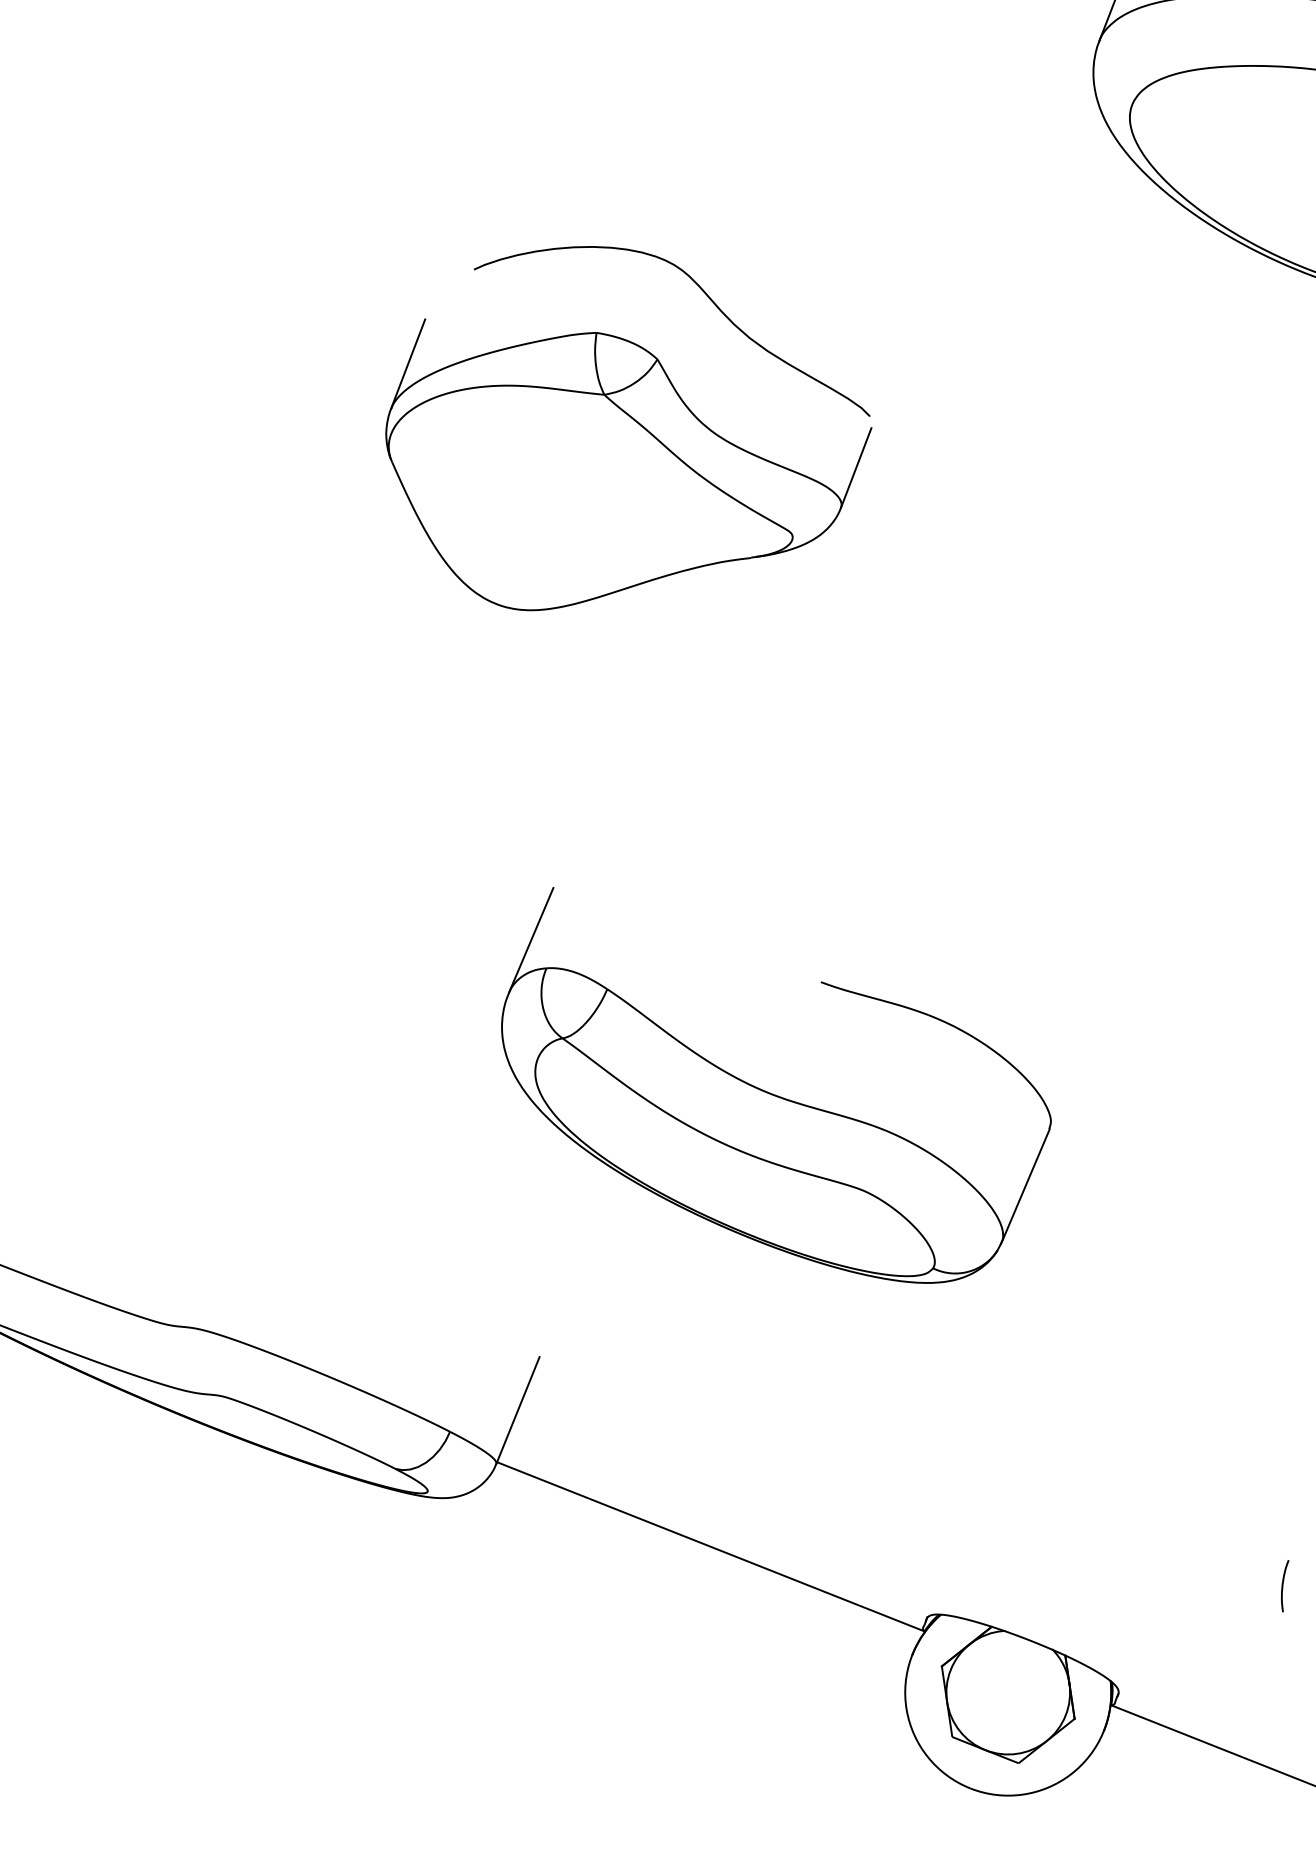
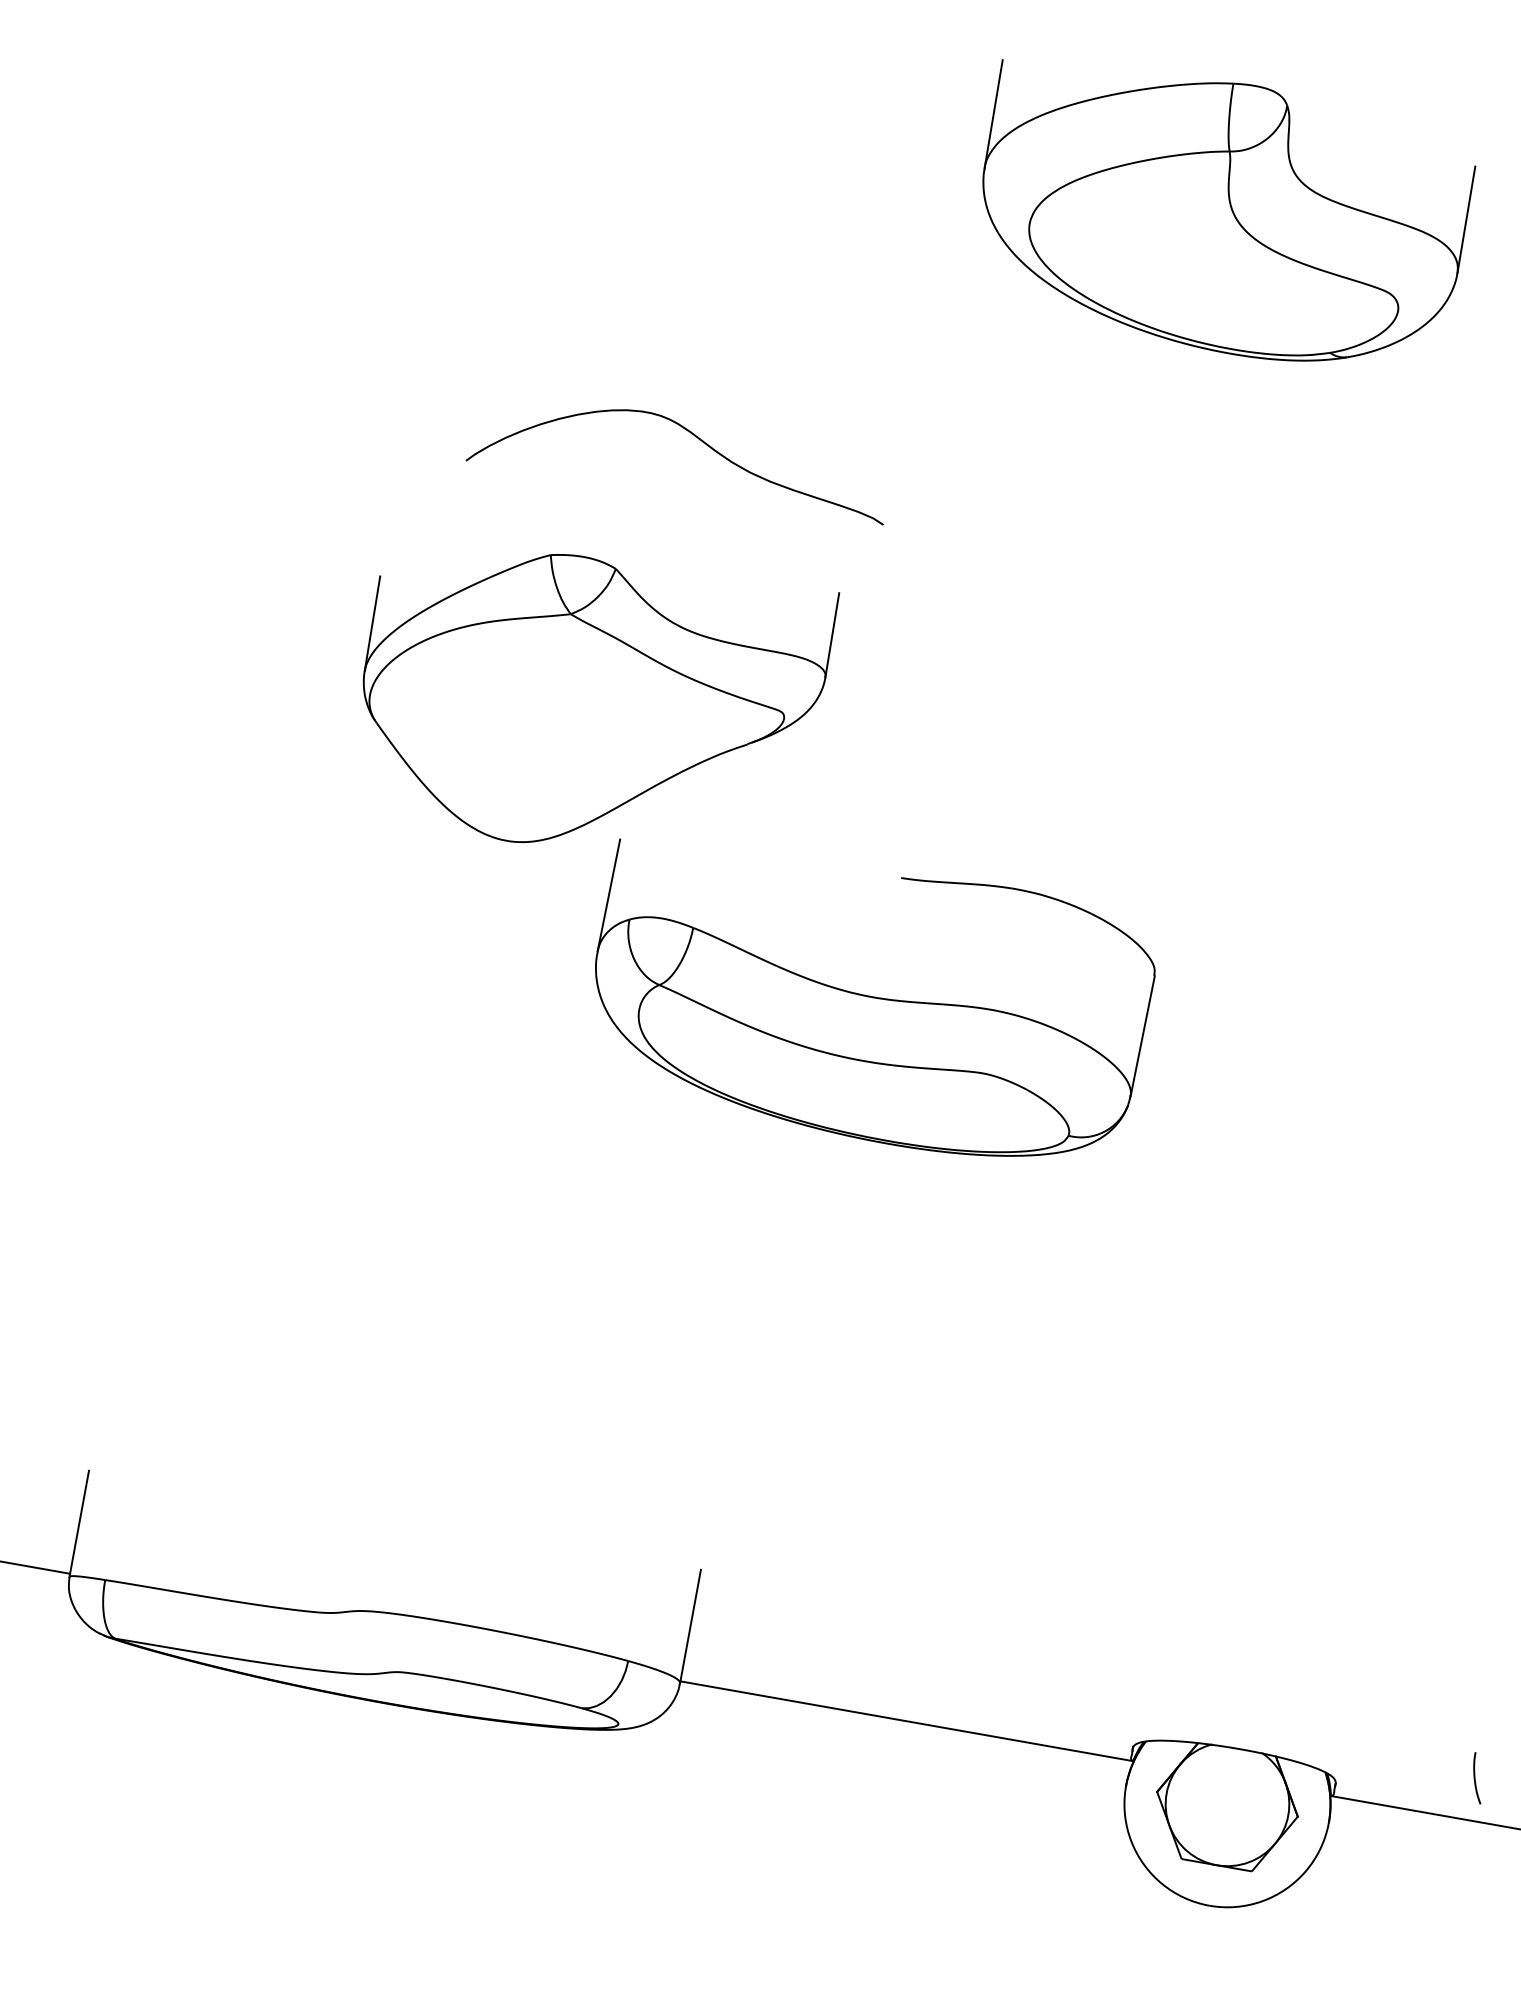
part: (703, 292) -> (695, 437), moved
part: (771, 1094) -> (875, 997), moved
curve: (1283, 1585) -> (1475, 1778), moved

